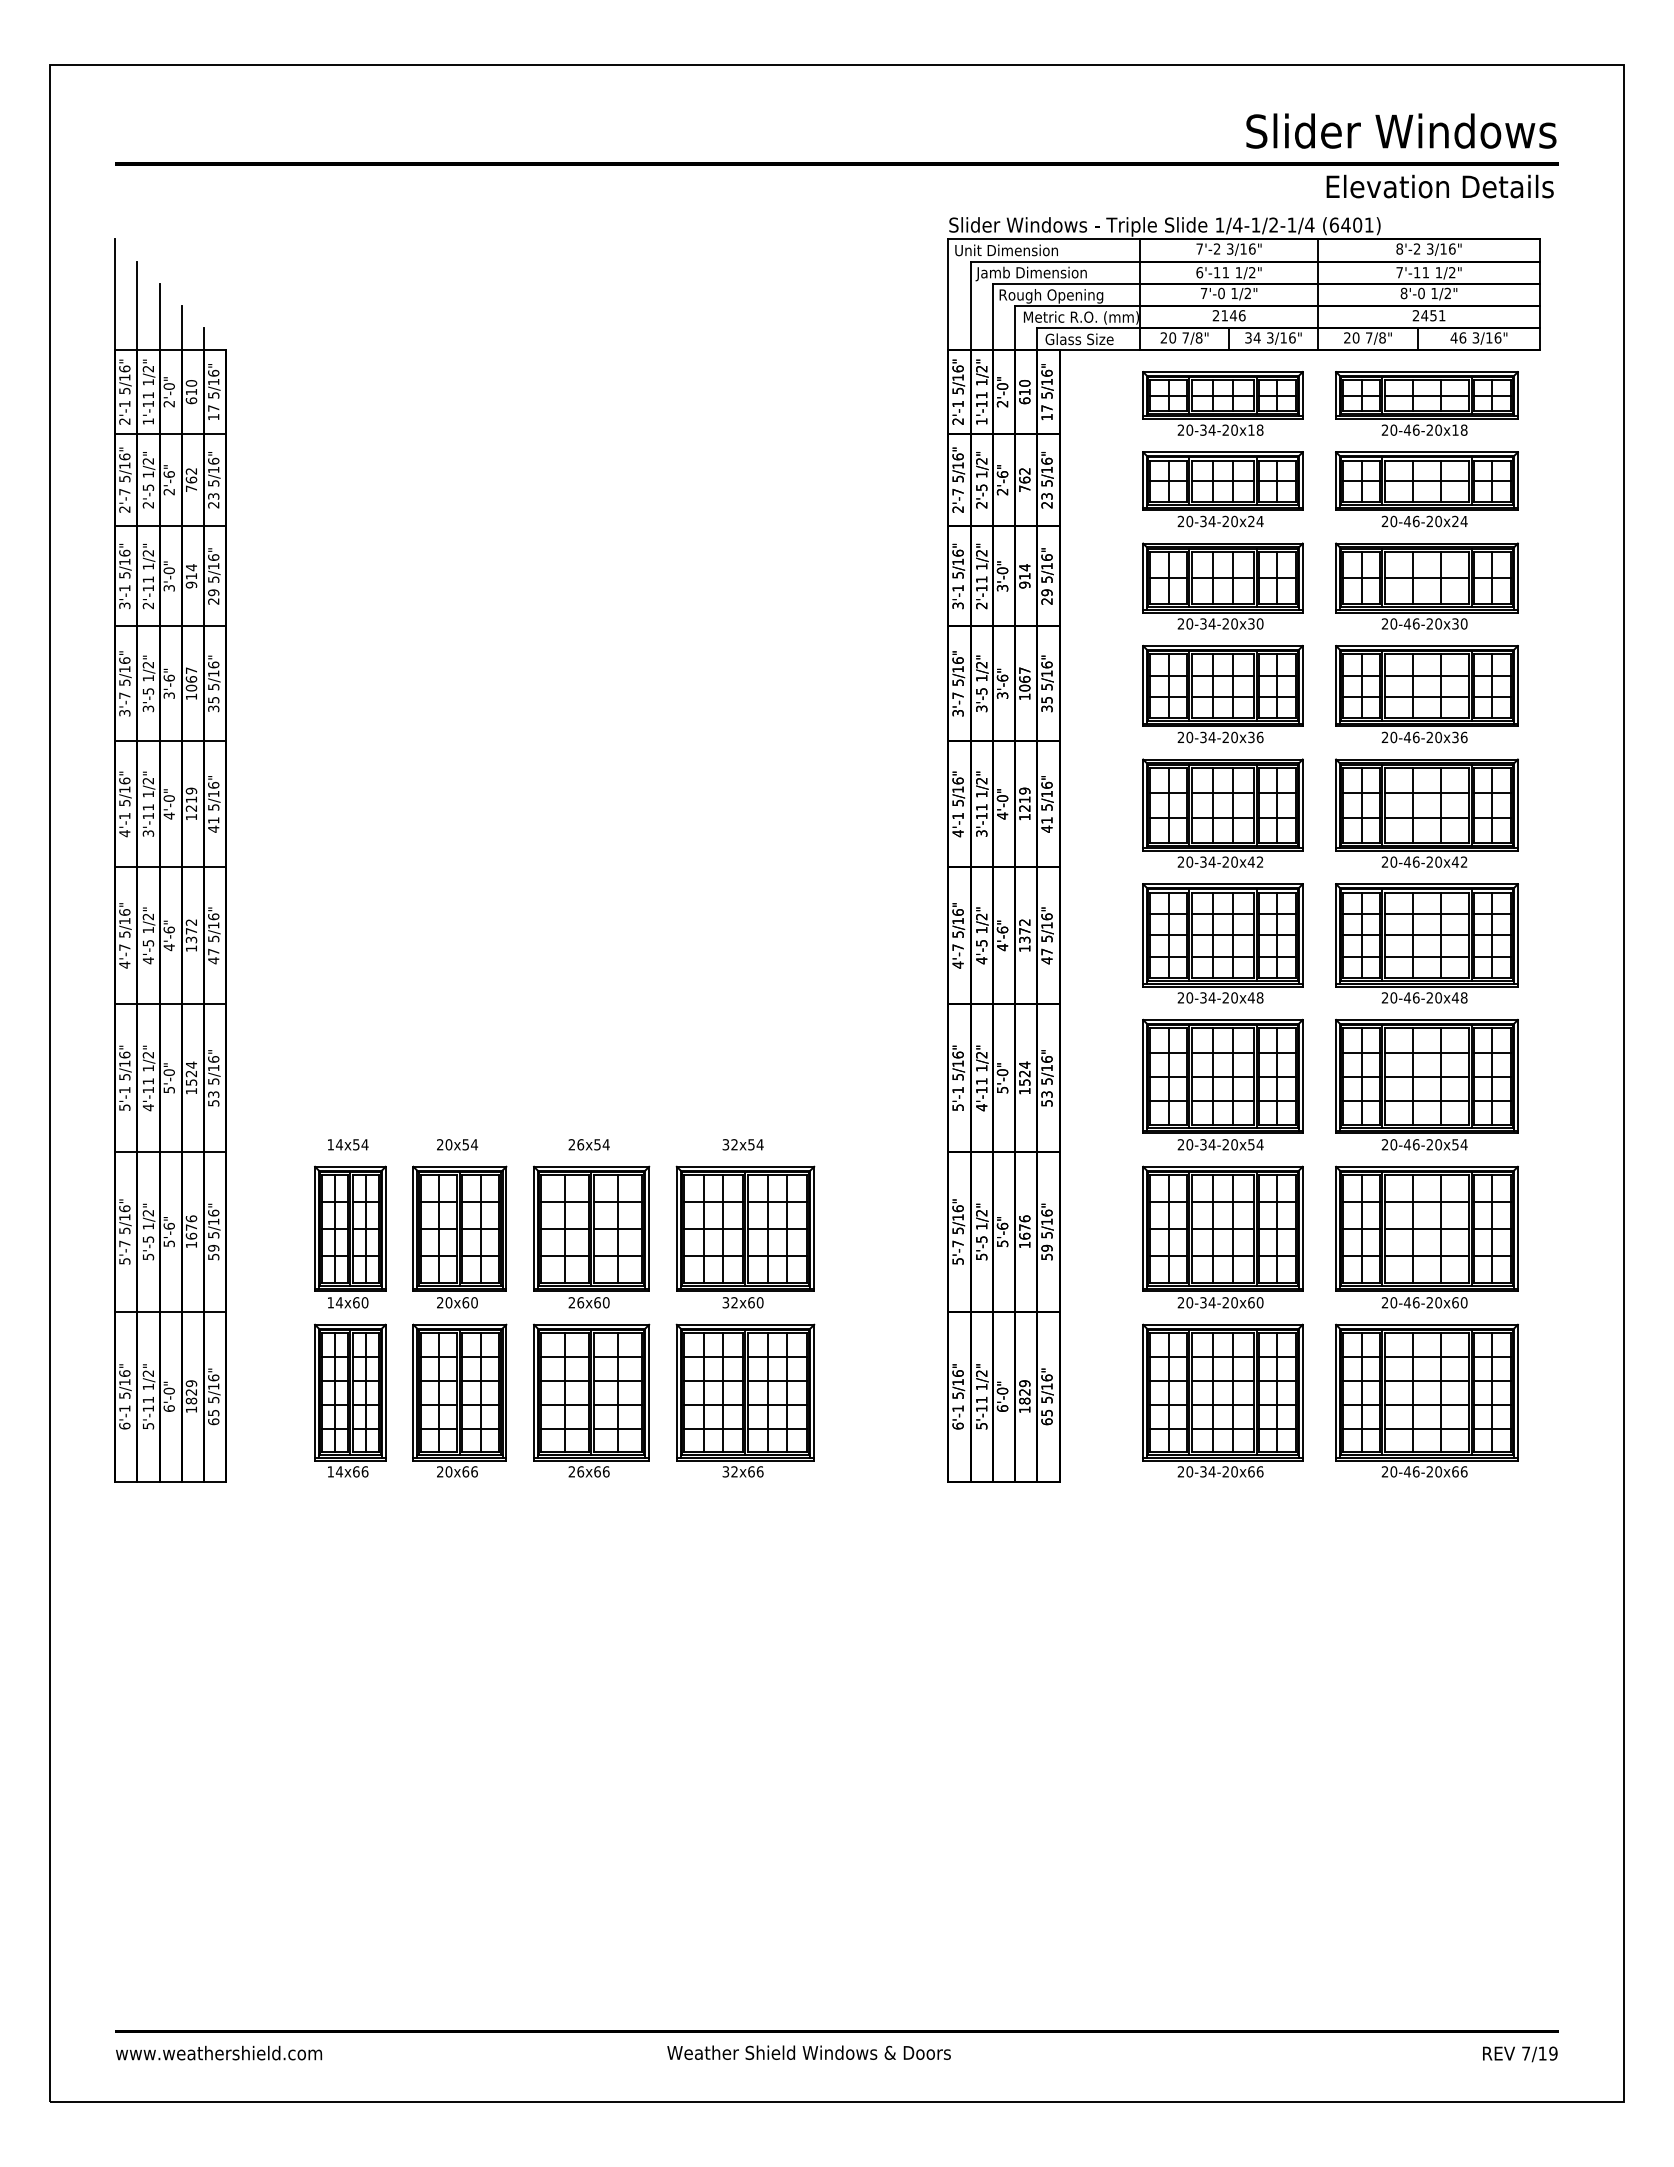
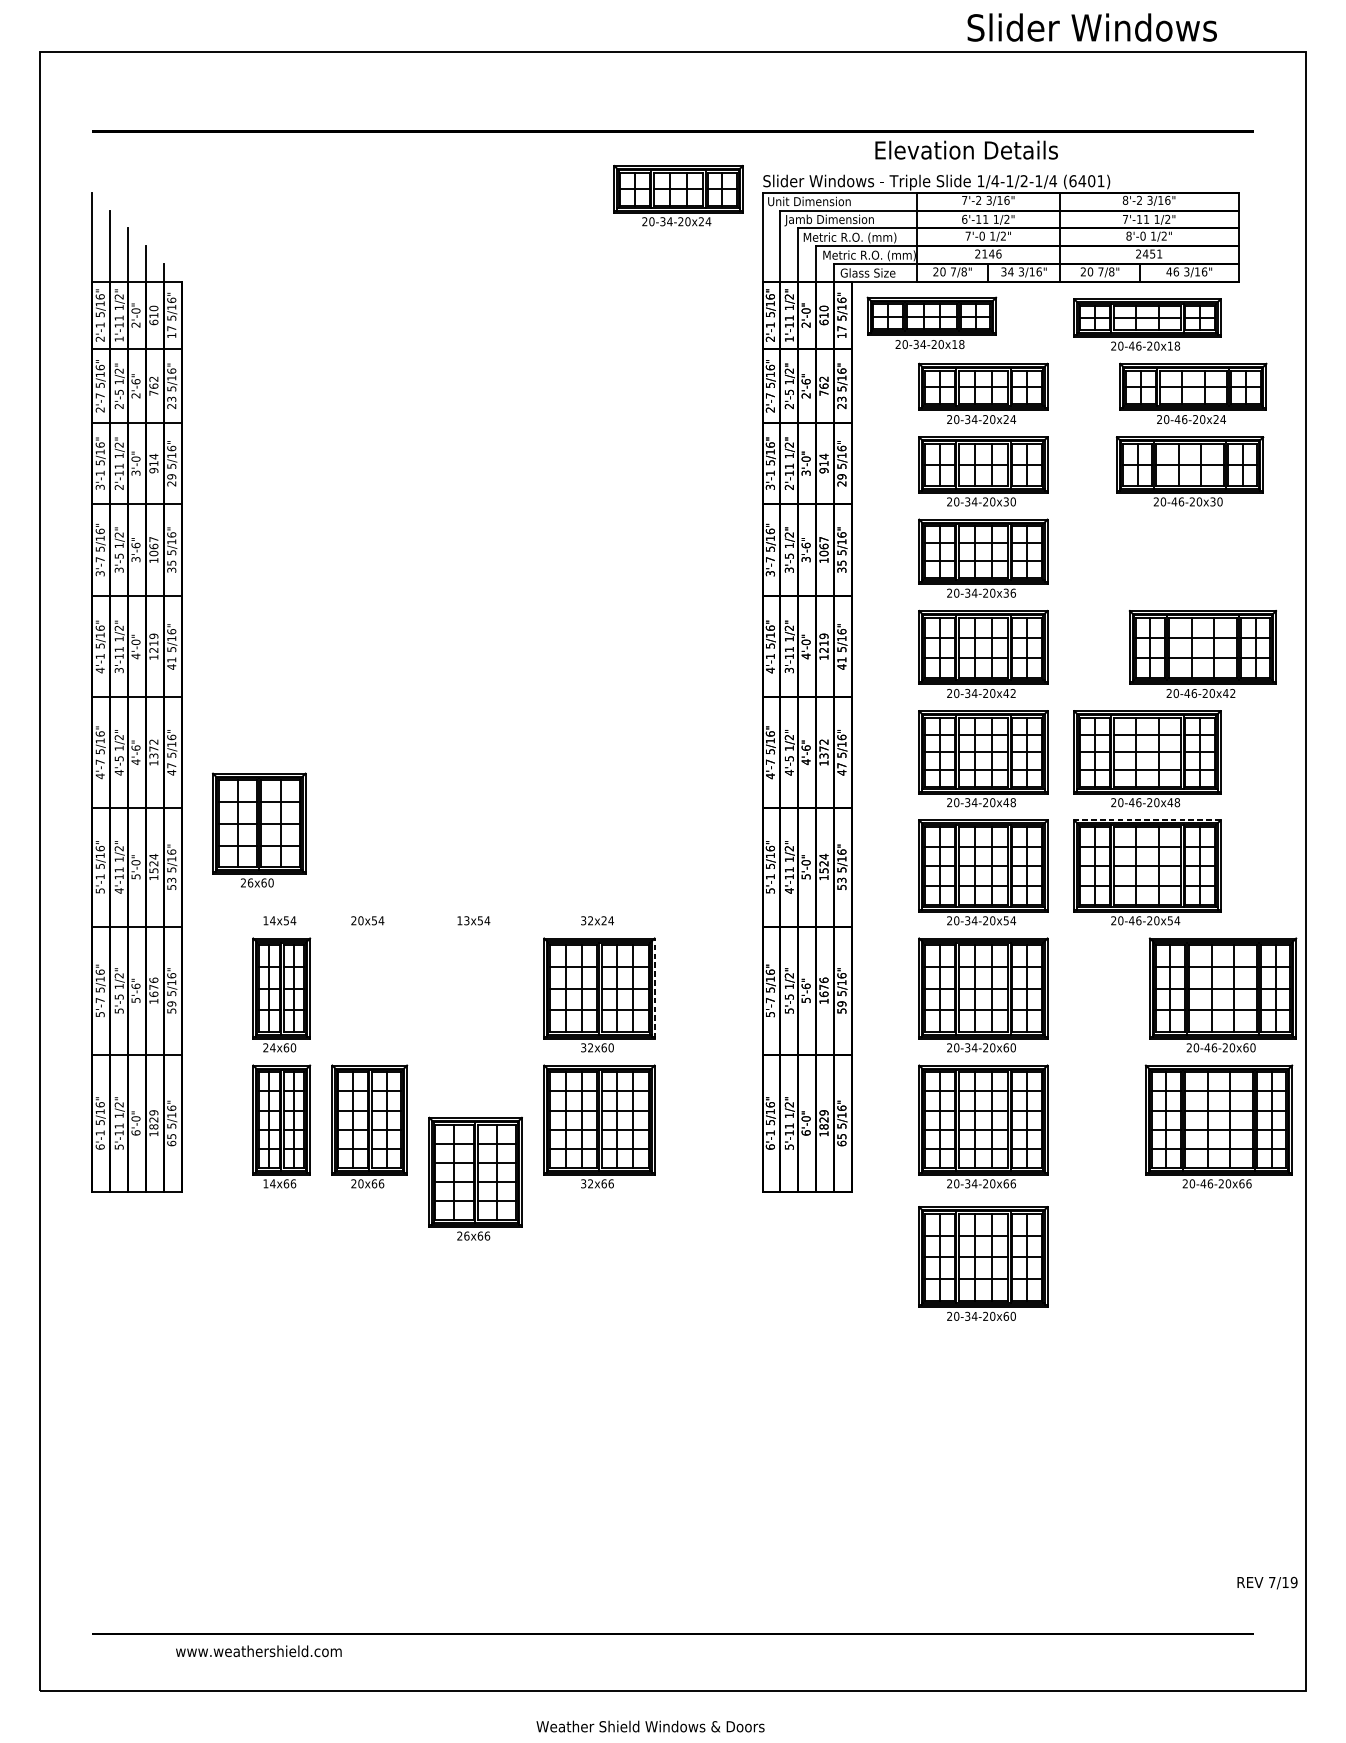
text: (1401, 130) -> (1092, 27), moved
text: (1439, 186) -> (966, 150), moved
part: (843, 243) -> (678, 195), added
text: (1057, 296) -> (850, 238), Rough Opening -> Metric R.O. (mm)
part: (1222, 403) -> (931, 323), moved
part: (1426, 489) -> (1192, 393), moved
part: (1426, 585) -> (1189, 471), moved
part: (1426, 694) -> (1147, 558), removed
part: (1426, 812) -> (1202, 653), moved
line: (1427, 1019) -> (1147, 820), solid -> dashed
text: (576, 1144) -> (463, 920), 26x54 -> 13x54
text: (751, 1144) -> (604, 920), 32x54 -> 32x24
line: (814, 1228) -> (654, 988), solid -> dashed
part: (459, 1236) -> (369, 994), removed
part: (591, 1236) -> (259, 829), moved
part: (1426, 1236) -> (1222, 994), moved
text: (330, 1302) -> (265, 1047), 14x60 -> 24x60
part: (591, 1400) -> (475, 1178), moved
part: (1426, 1400) -> (1218, 1126), moved
part: (1222, 1570) -> (983, 1263), added
text: (218, 2052) -> (258, 1650), moved
text: (808, 2052) -> (650, 1726), moved
text: (1520, 2054) -> (1267, 1583), moved

